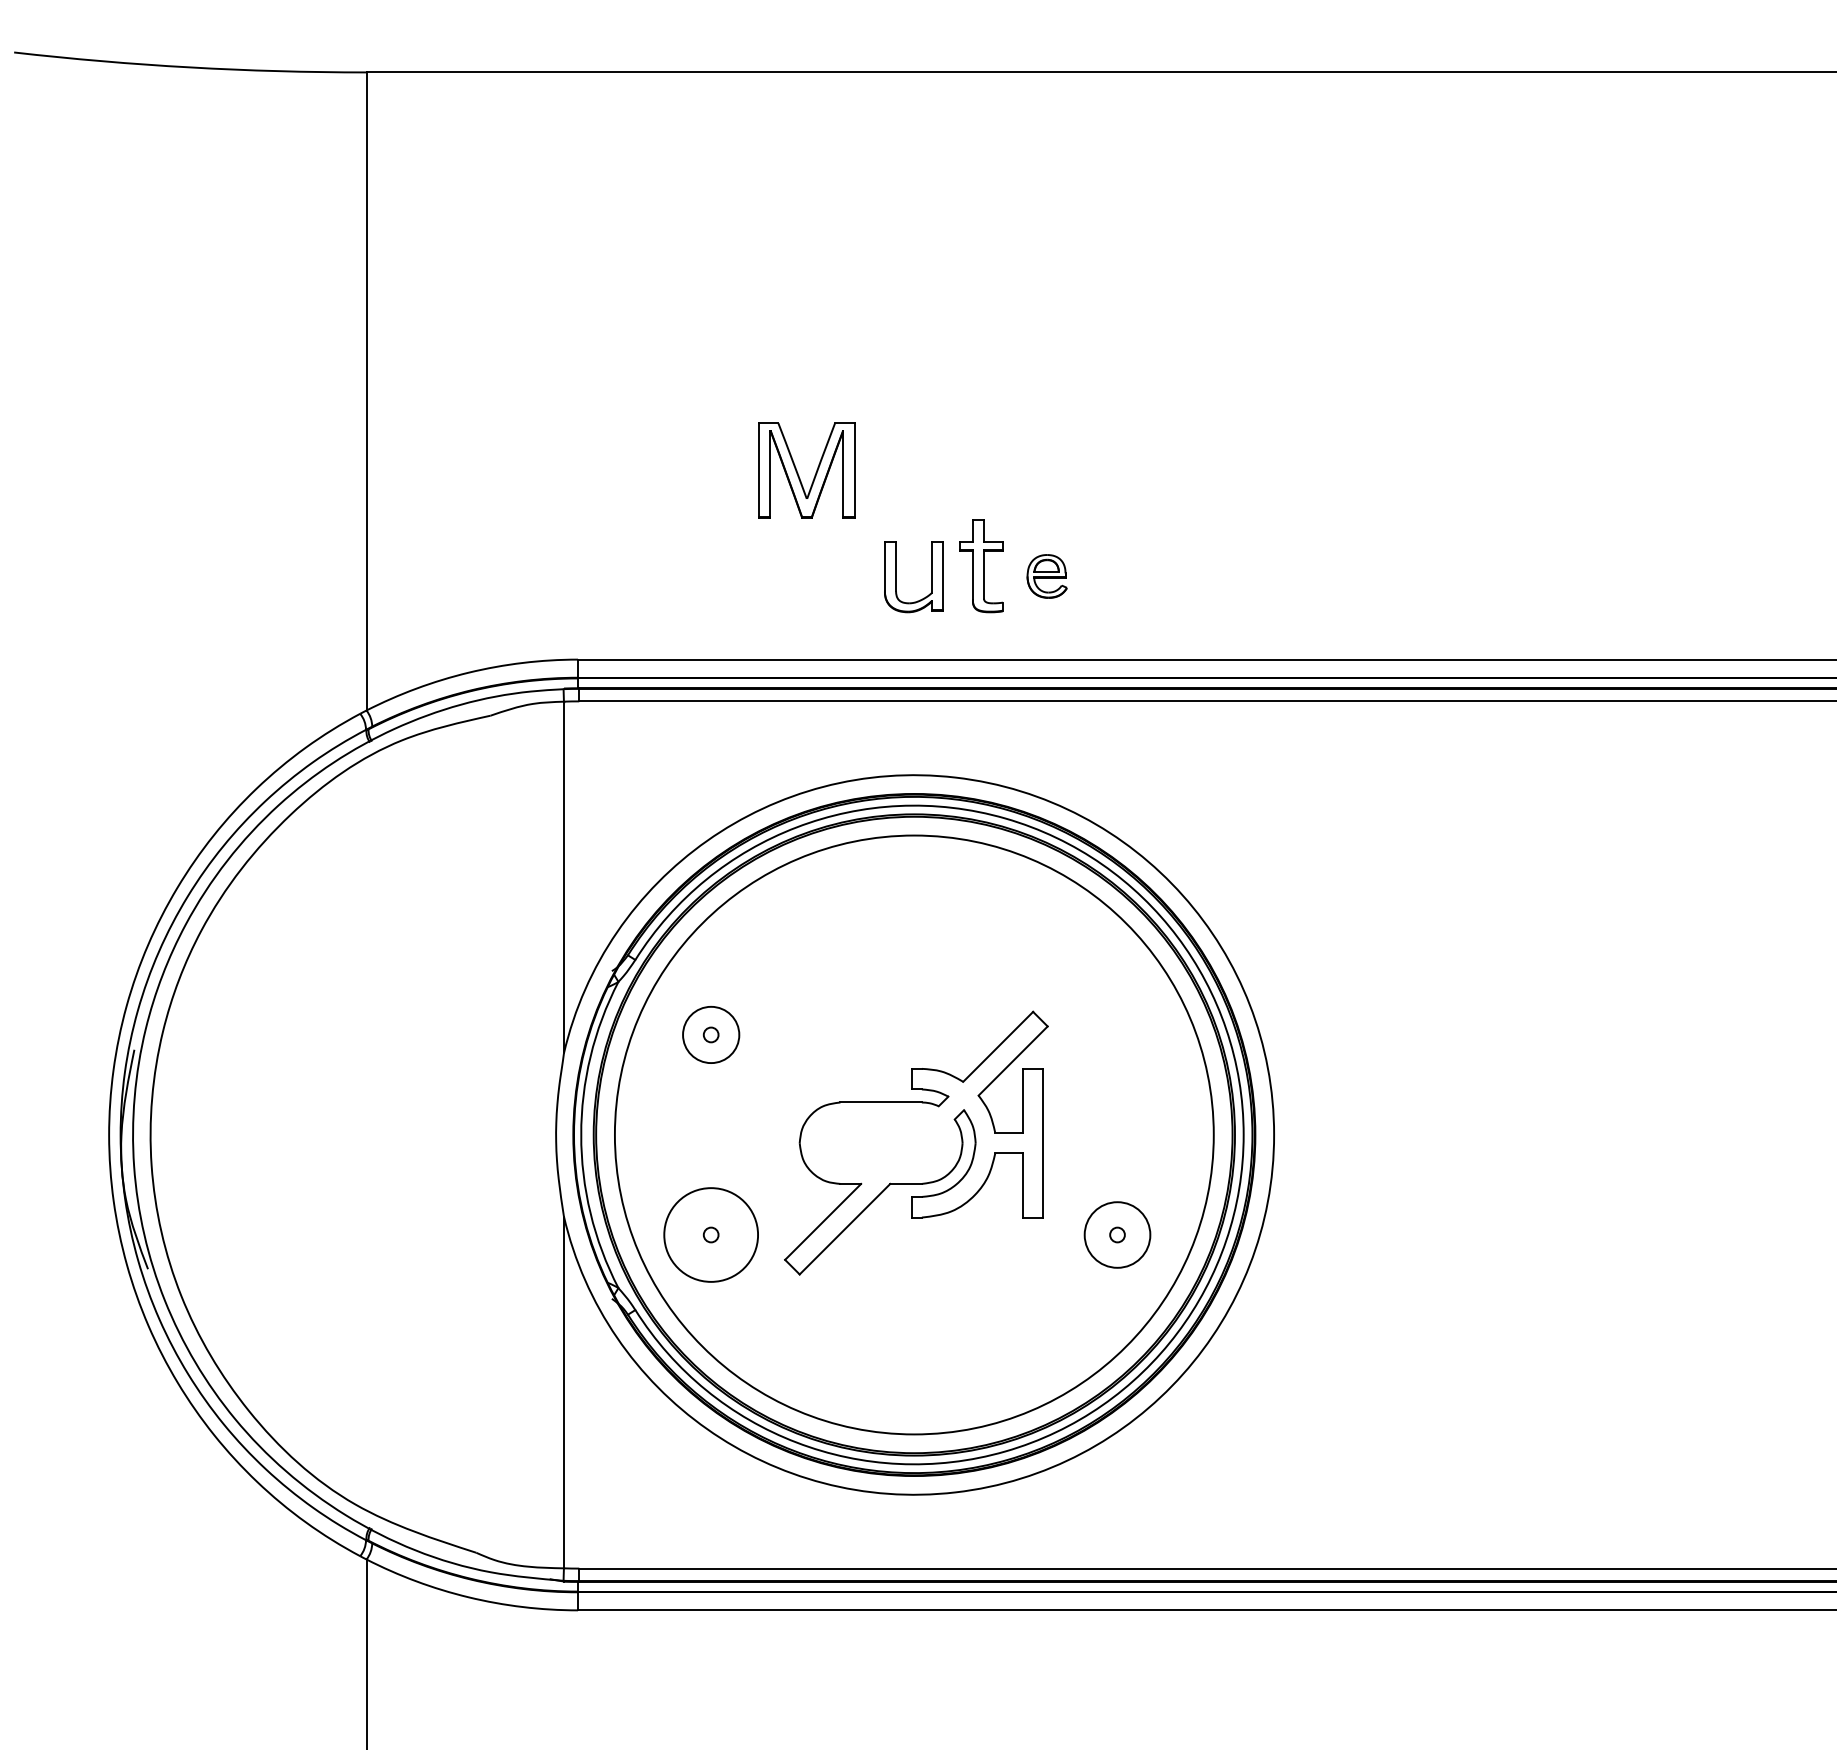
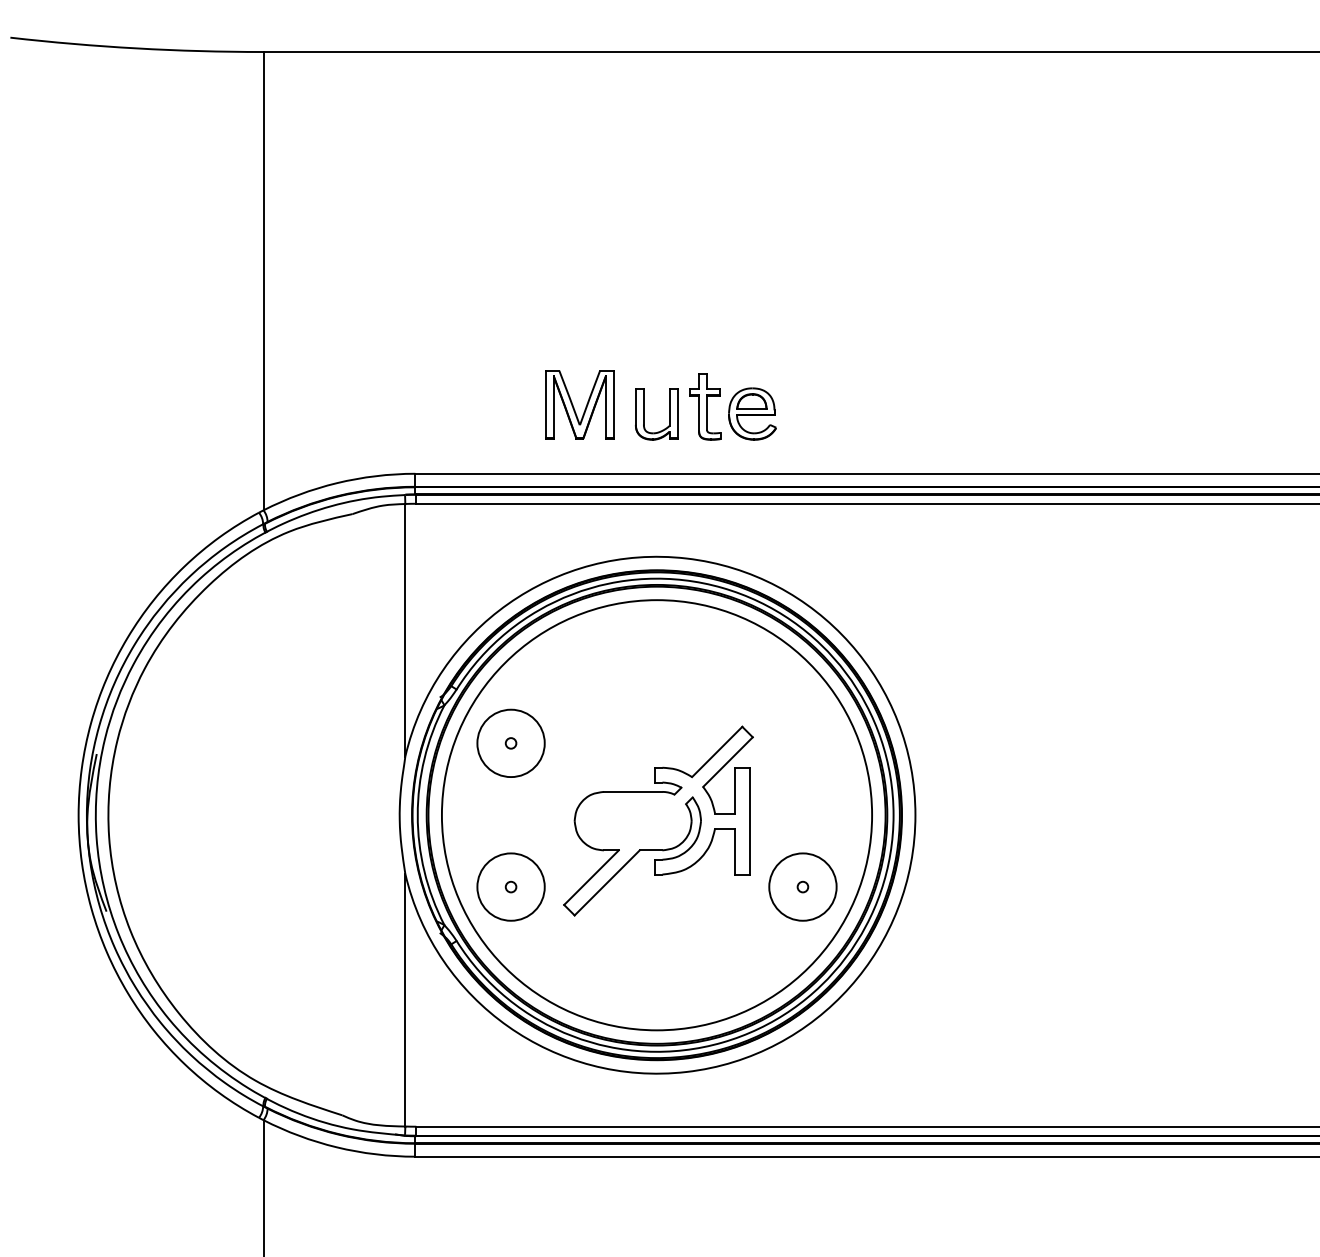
part: (798, 473) -> (573, 406), moved
part: (1046, 576) -> (751, 414), size x1.67
circle: (711, 1034) -> (511, 743), size x1.67
circle: (1117, 1234) -> (802, 886), size x1.43

